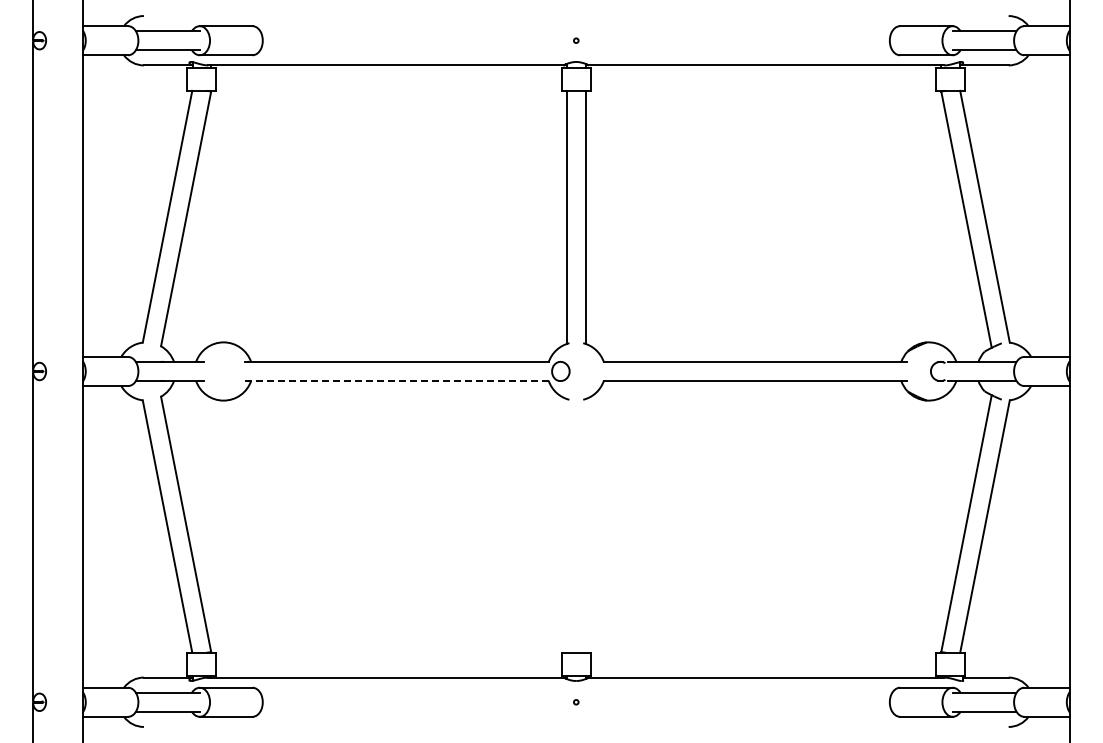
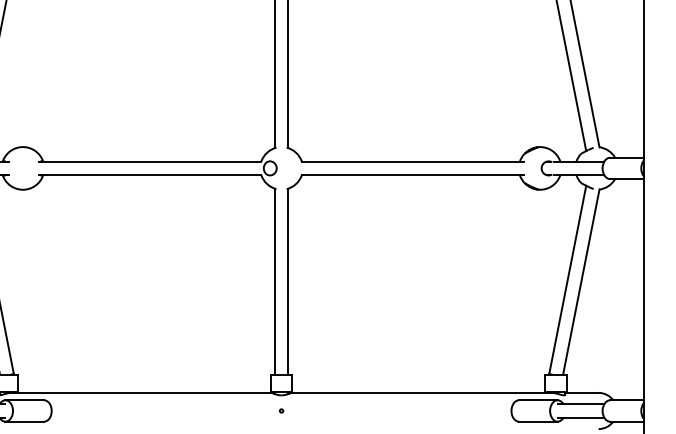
line: (397, 380) -> (150, 175), dashed -> solid
line: (566, 525) -> (274, 281), added
line: (585, 525) -> (288, 281), added

